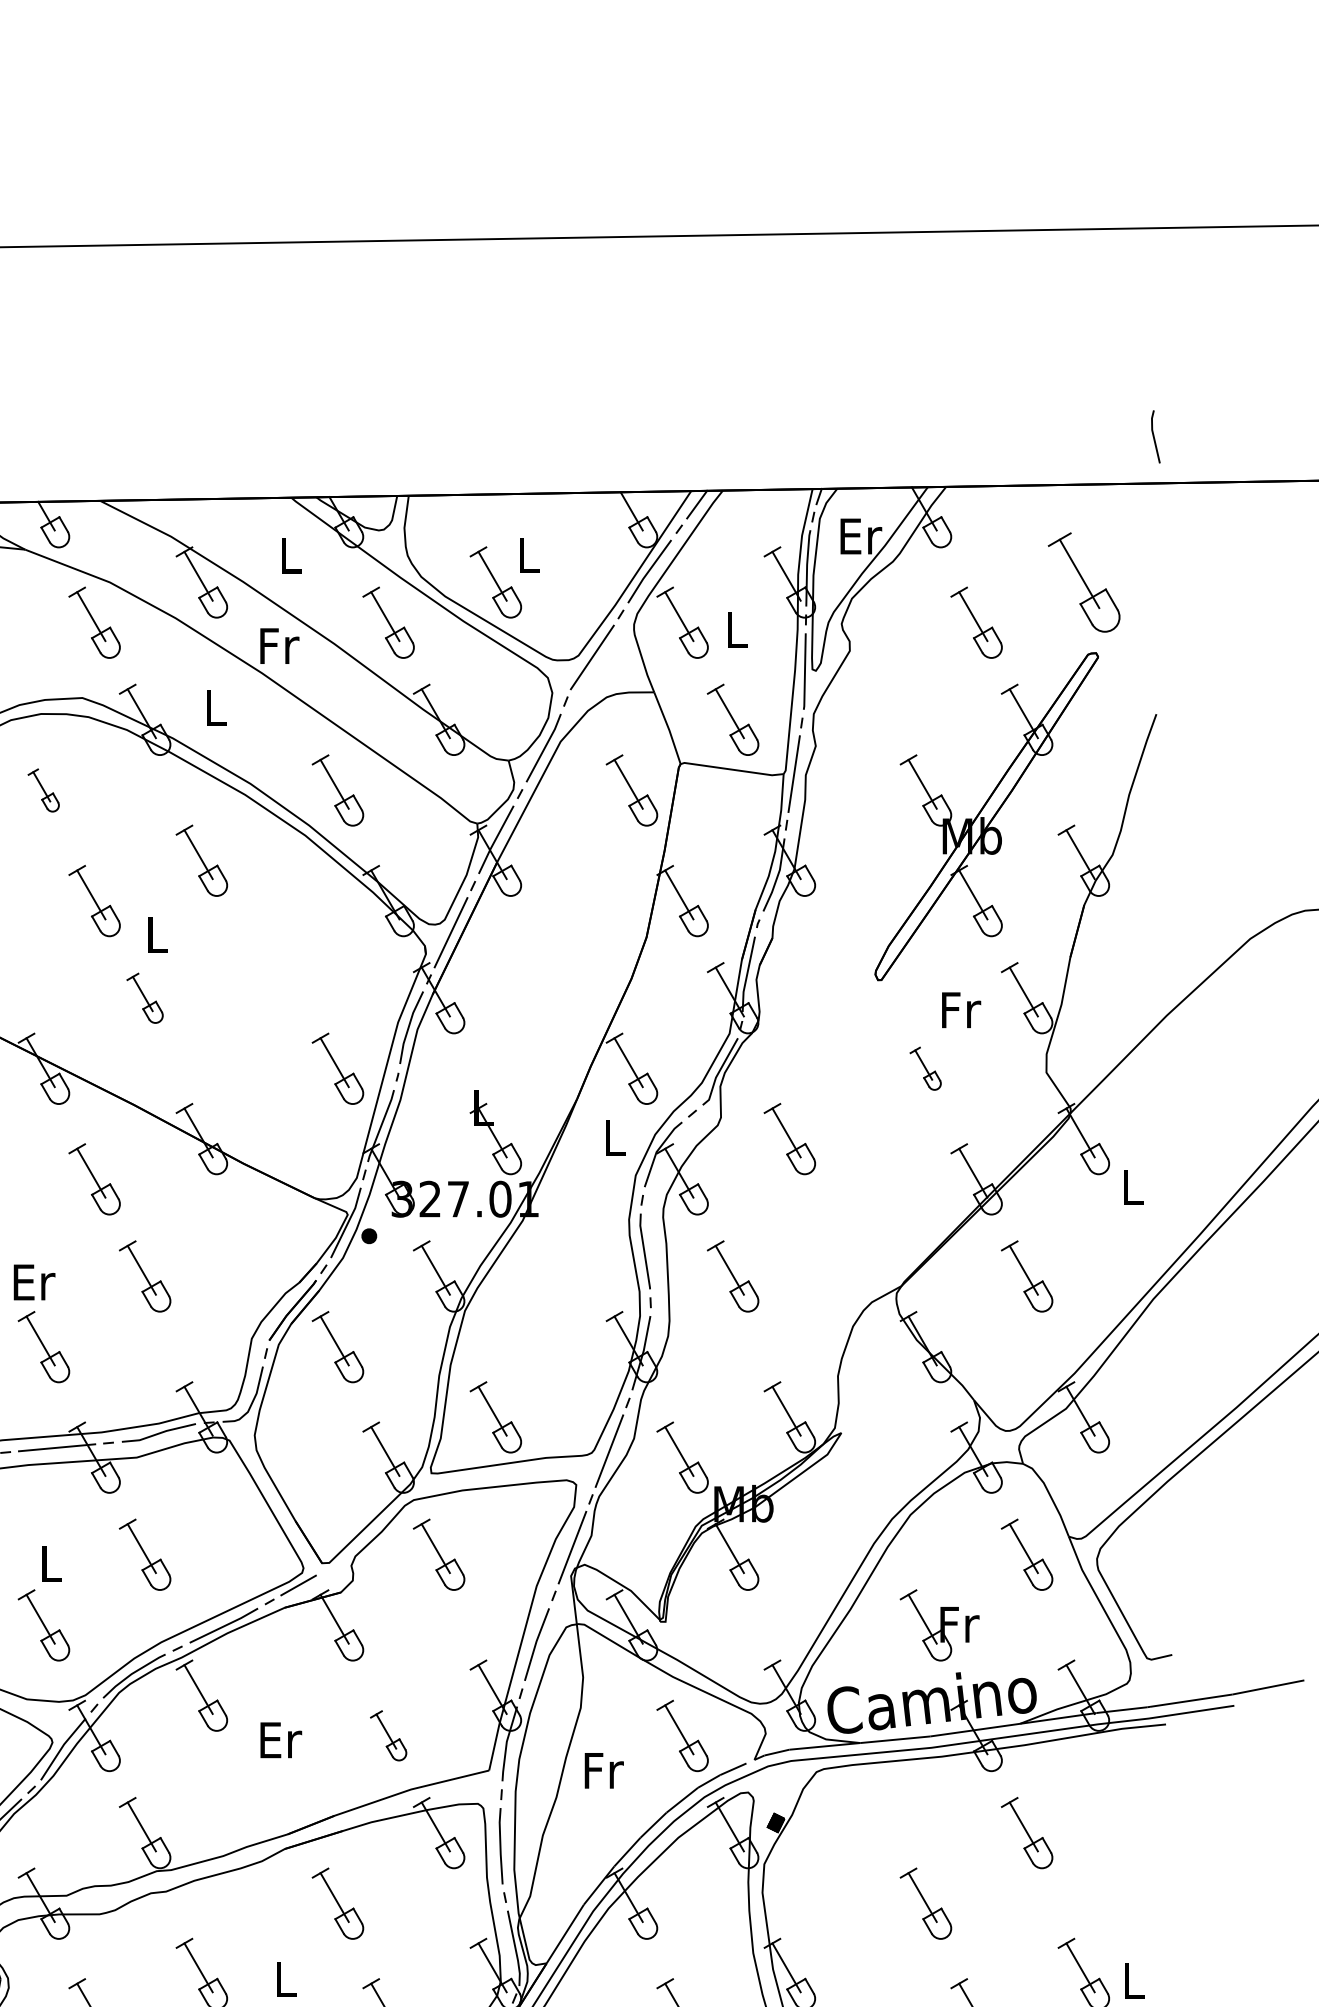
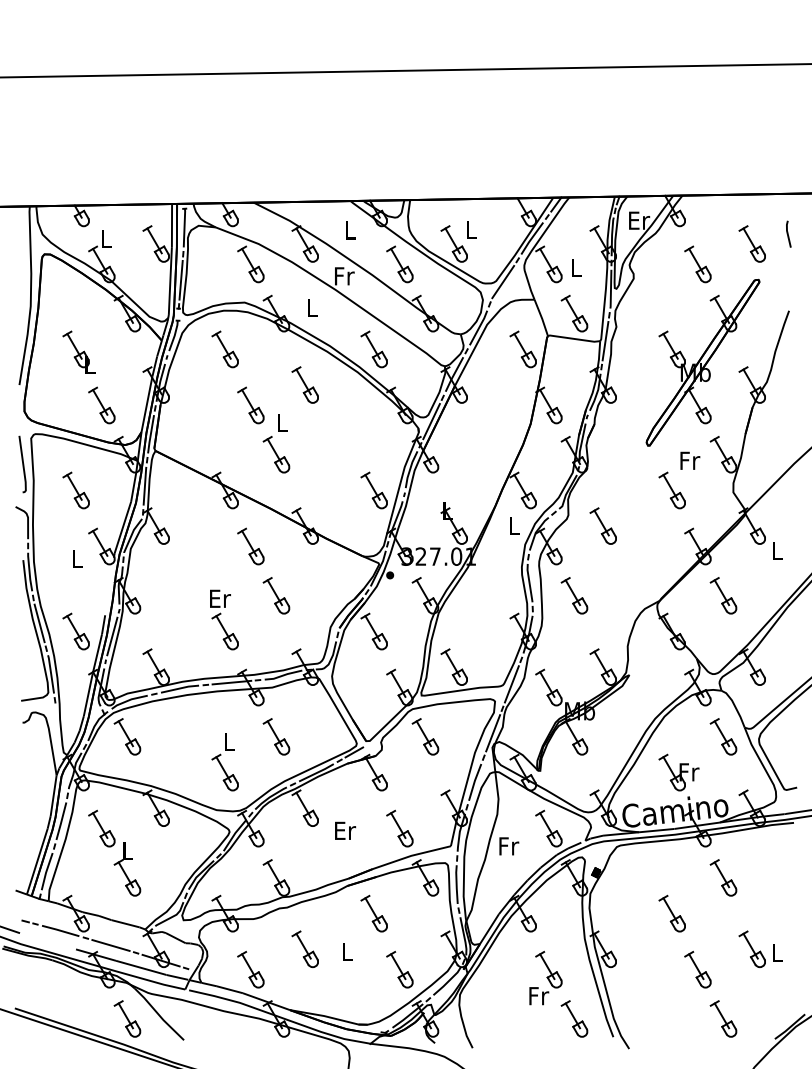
line: (1155, 435) -> (788, 233), moved
part: (1082, 581) -> (751, 243), size x0.71
part: (42, 790) -> (224, 349), size x1.67
part: (145, 997) -> (276, 454), size x1.43
part: (924, 1068) -> (671, 490), size x1.67
part: (387, 1735) -> (399, 828), size x1.43

